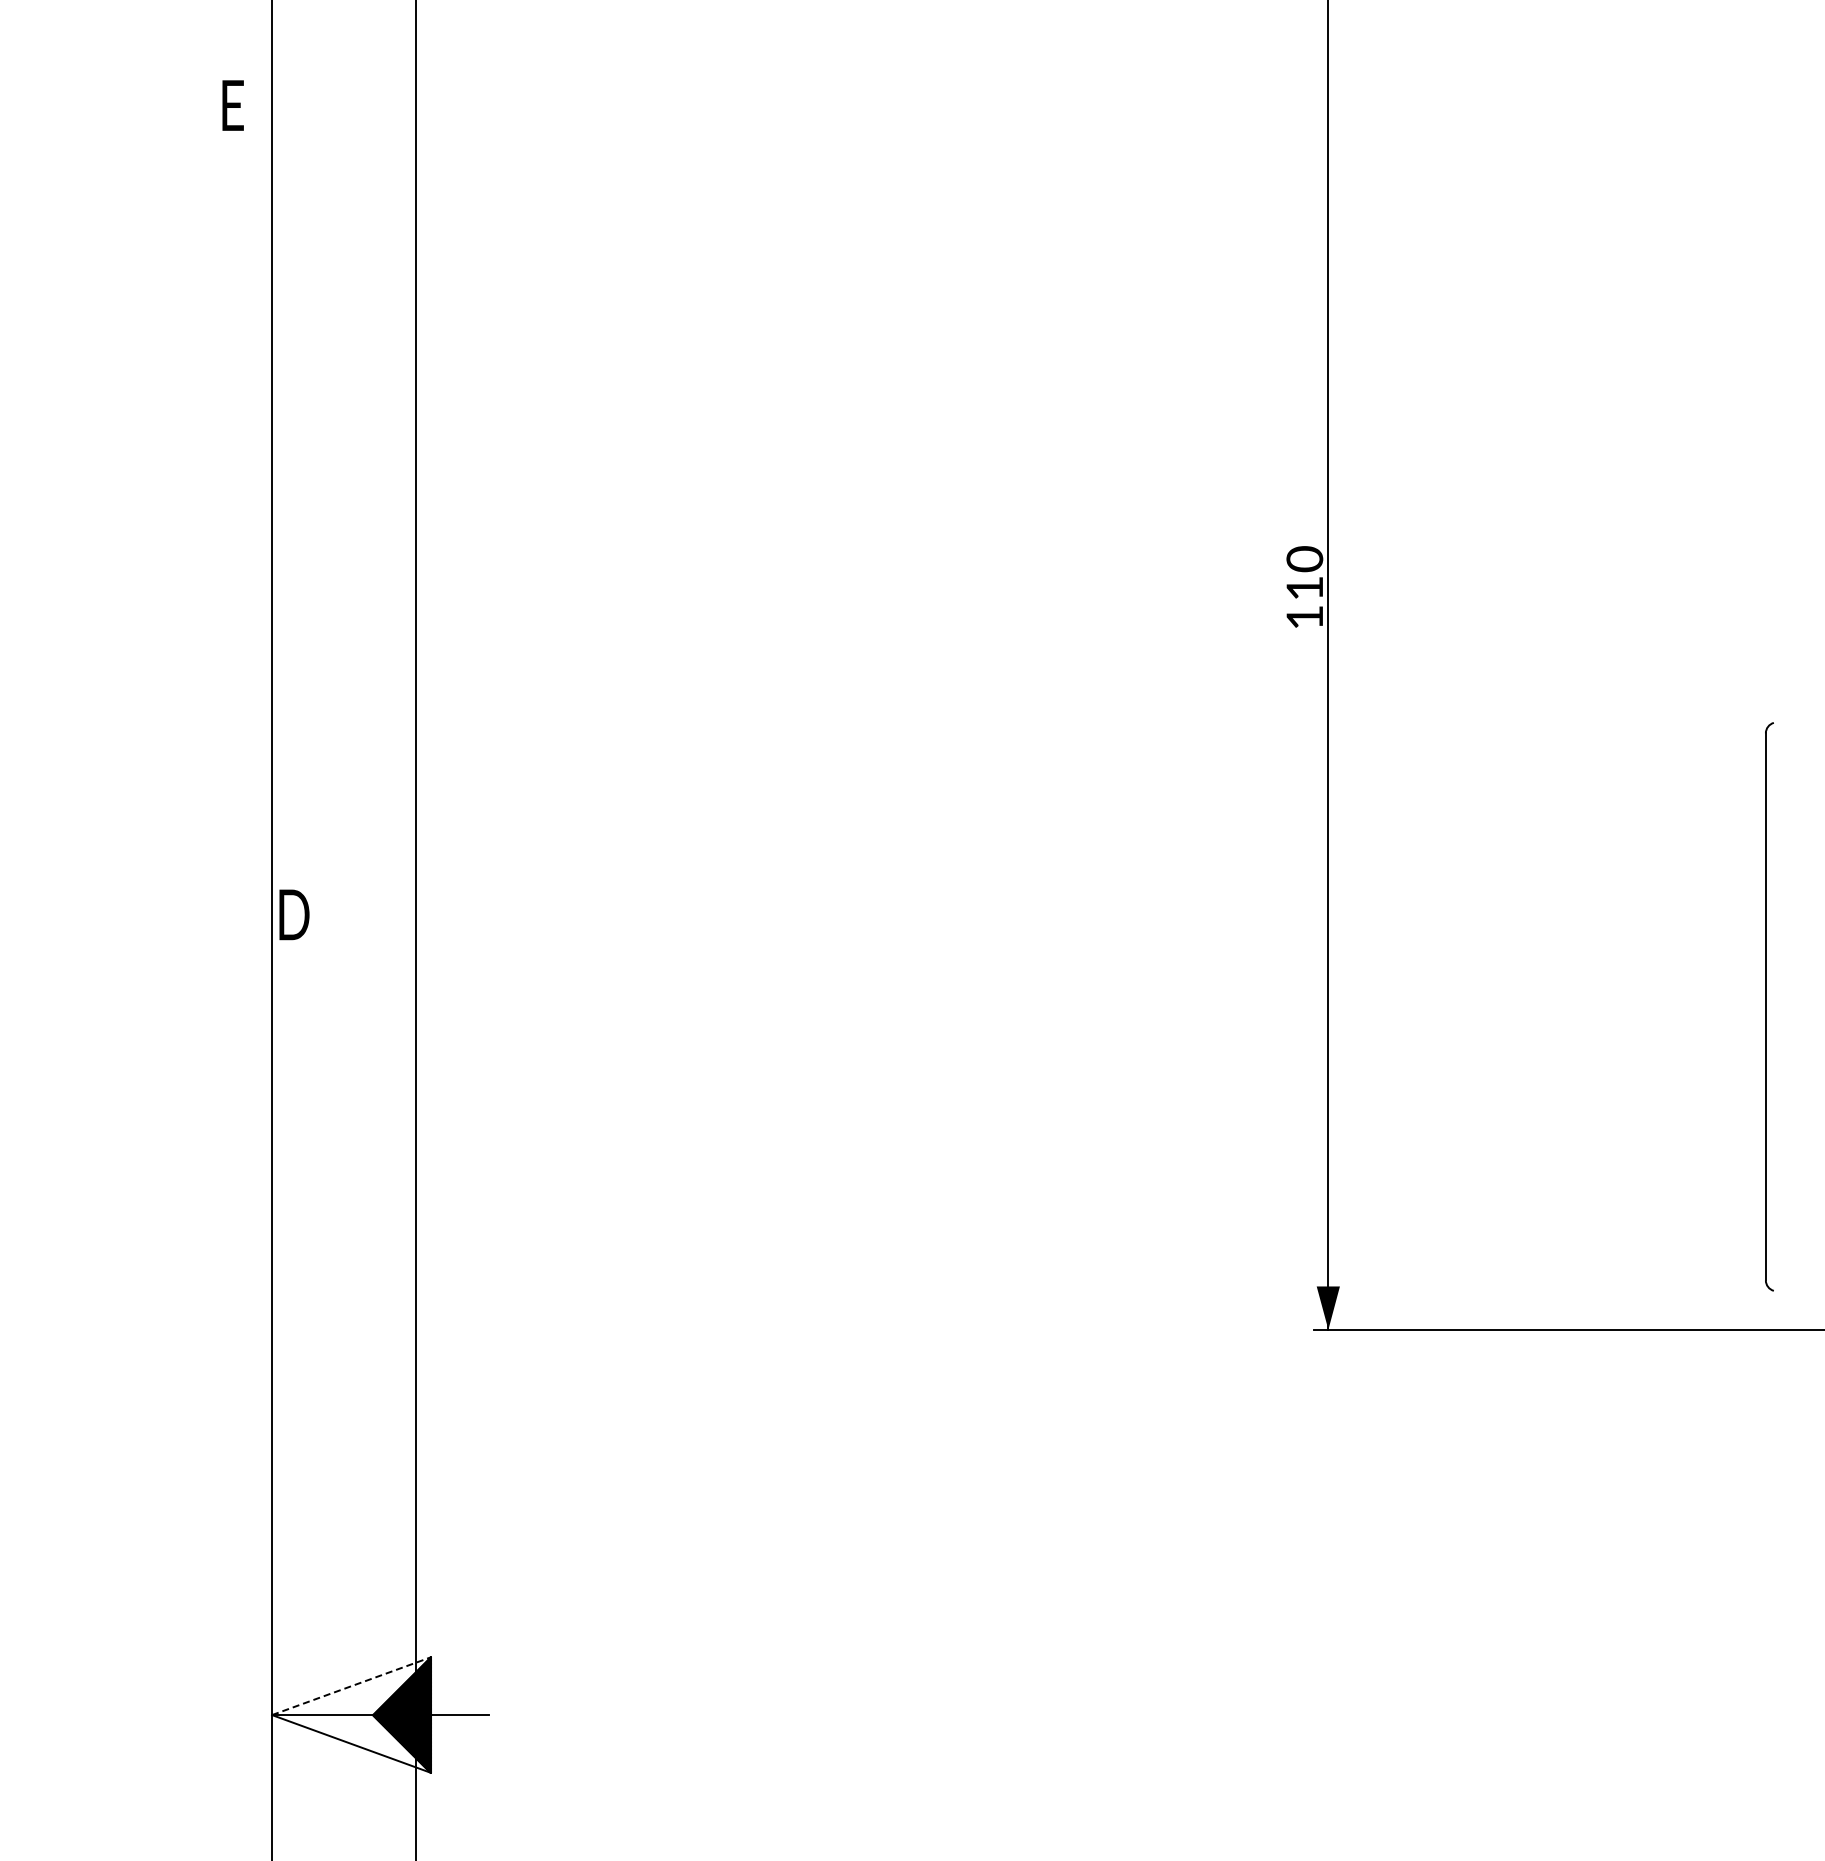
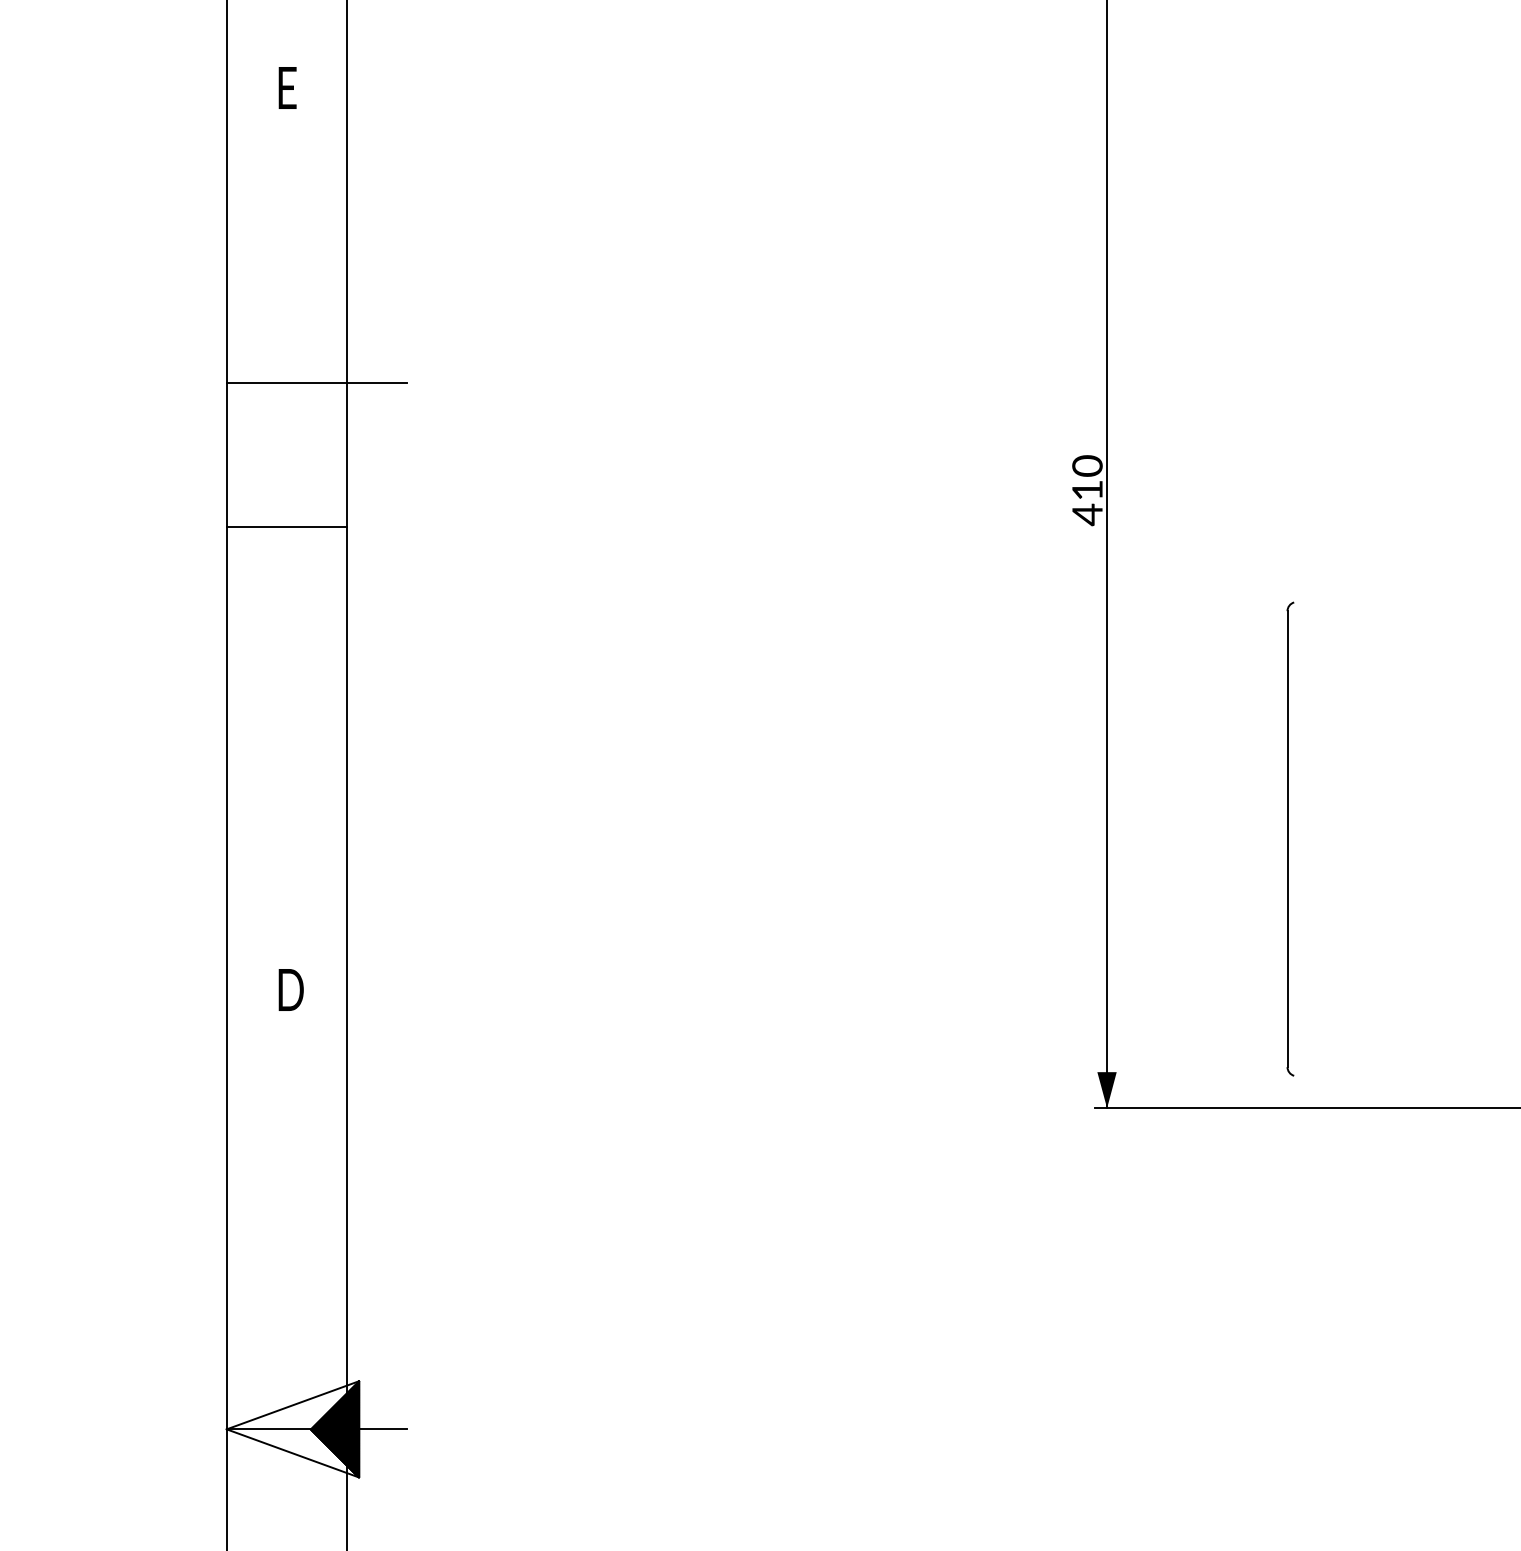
text: (232, 105) -> (287, 87), moved
line: (380, 459) -> (317, 382), added
text: (1304, 617) -> (1087, 514), 110 -> 410
line: (344, 632) -> (287, 527), added
text: (294, 914) -> (291, 989), moved
part: (1769, 1006) -> (1290, 838), moved
line: (351, 1686) -> (292, 1405), dashed -> solid

